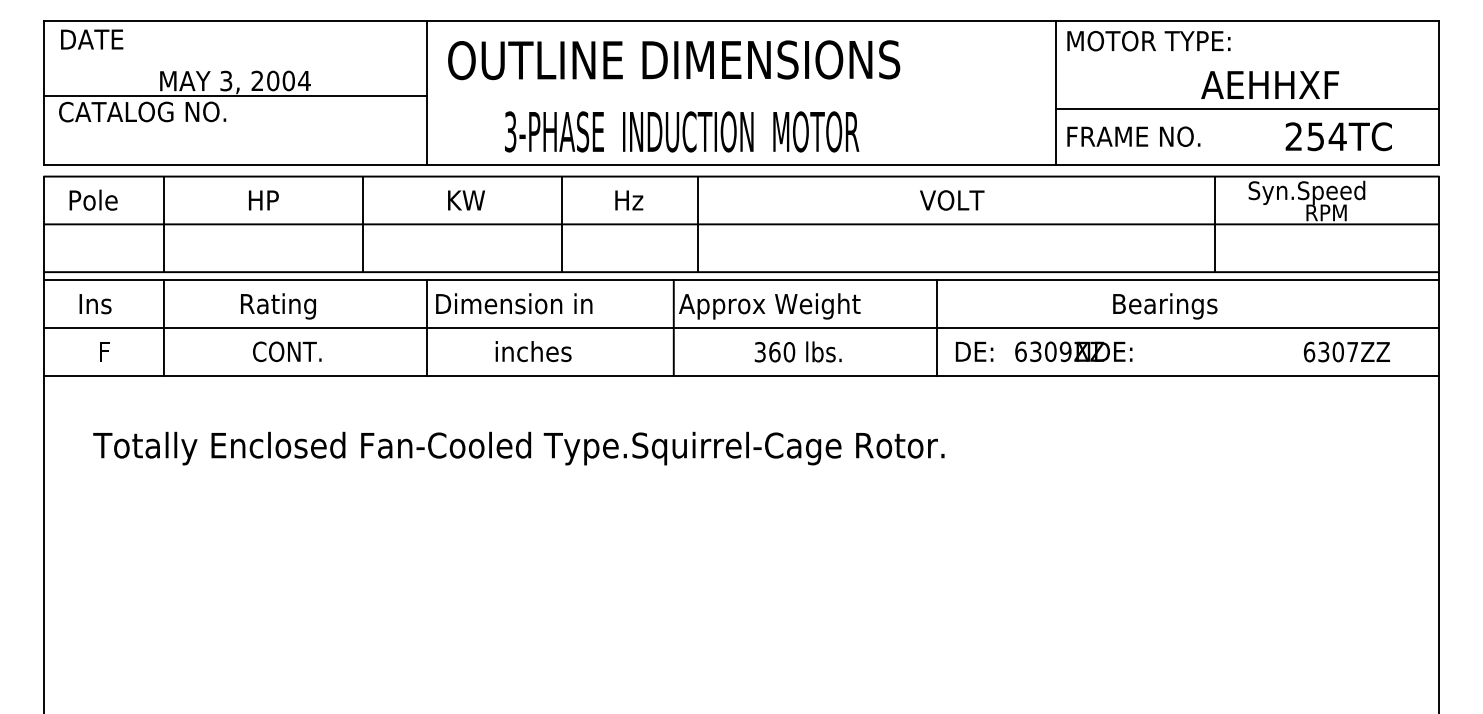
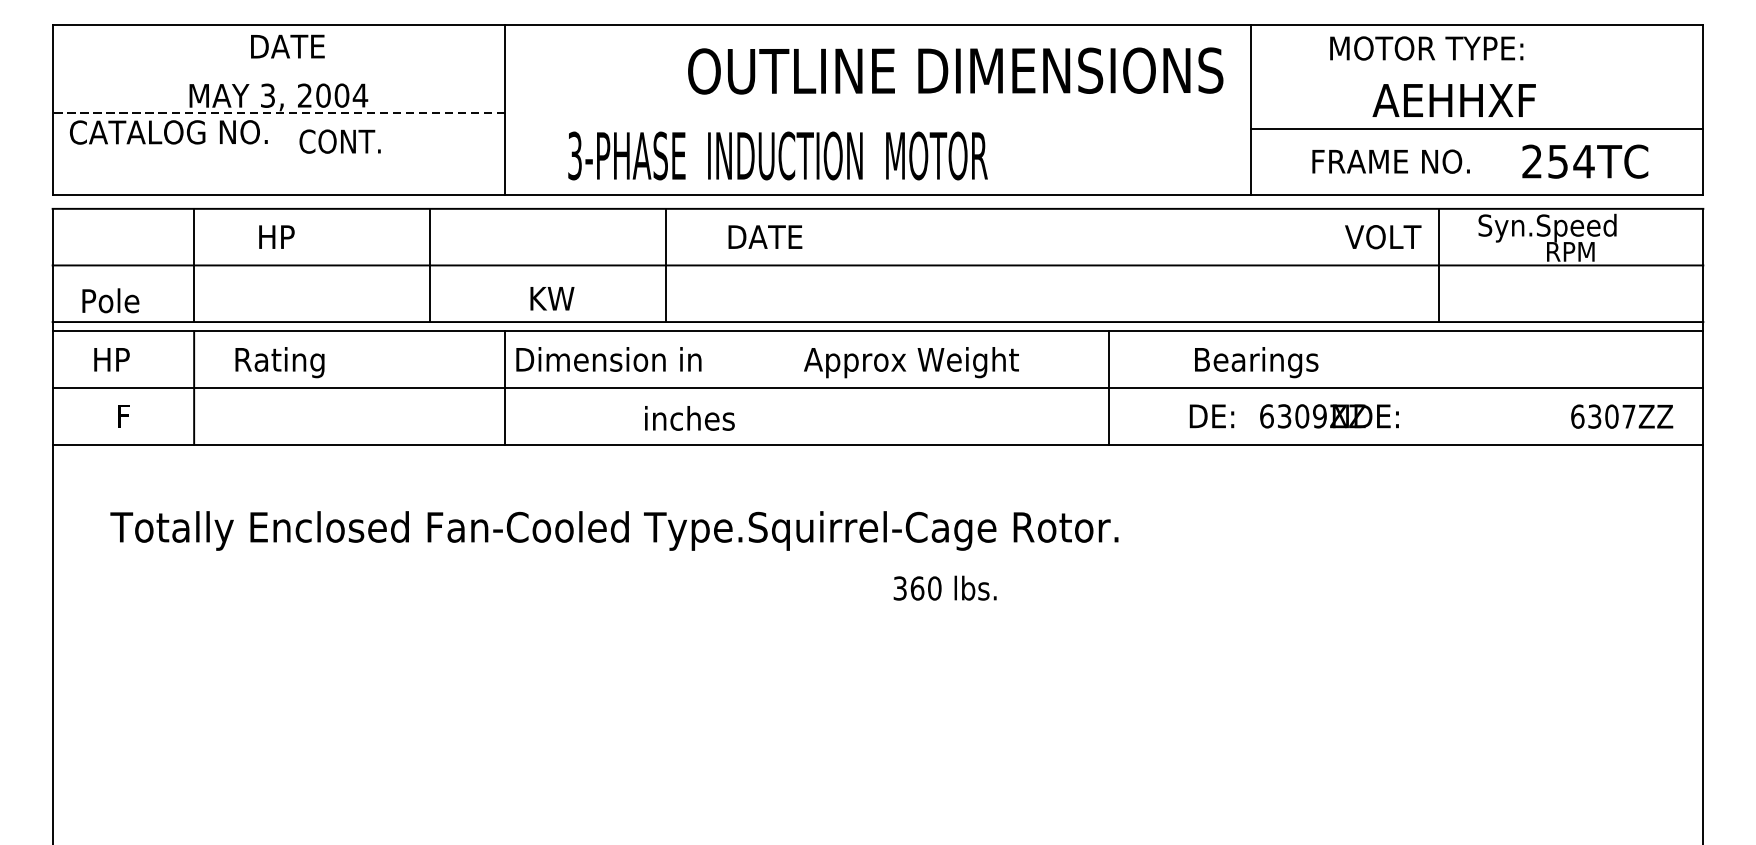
text: (92, 39) -> (288, 46), moved
text: (1148, 40) -> (1426, 47), moved
text: (674, 60) -> (956, 71), moved
text: (1270, 84) -> (1454, 99), moved
line: (235, 95) -> (278, 112), solid -> dashed
text: (682, 131) -> (778, 155), moved
text: (1133, 136) -> (1390, 161), moved
text: (93, 199) -> (110, 299), moved
text: (263, 200) -> (276, 237), moved
text: (466, 200) -> (552, 298), moved
text: (647, 200) -> (766, 237), Hz -> DATE
text: (952, 200) -> (1383, 237), moved
line: (697, 224) -> (825, 265), removed
text: (96, 304) -> (114, 360), Ins -> HP
text: (278, 306) -> (280, 362), moved
text: (1165, 306) -> (1256, 362), moved
line: (673, 327) -> (797, 387), removed
text: (287, 351) -> (340, 141), moved
text: (533, 351) -> (689, 418), moved
text: (797, 351) -> (944, 587), moved
text: (1043, 351) -> (1293, 415), moved
text: (1346, 351) -> (1621, 415), moved

